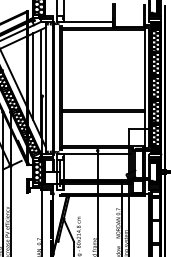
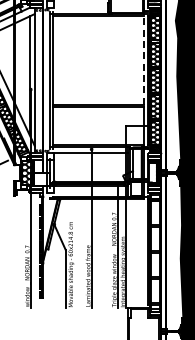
line: (87, 21) -> (80, 7), removed
line: (144, 69) -> (143, 60), solid -> dashed
line: (32, 77) -> (20, 68), removed

